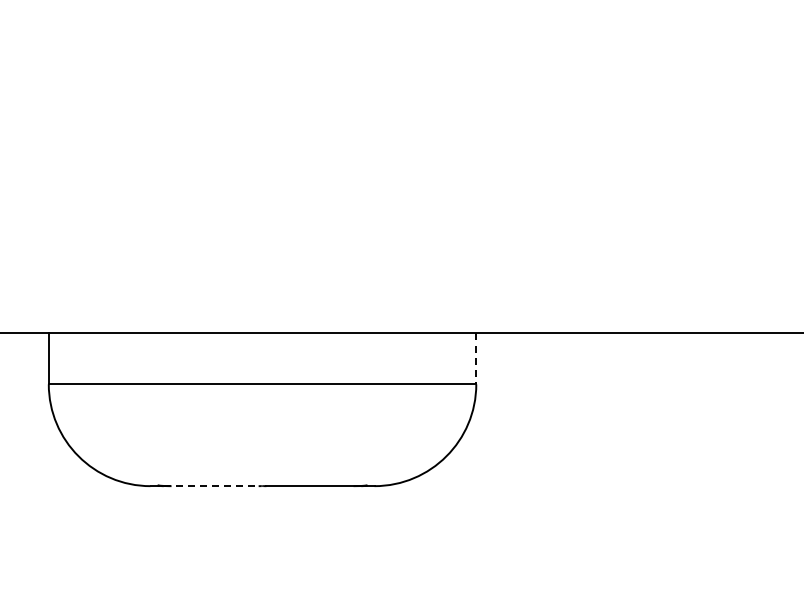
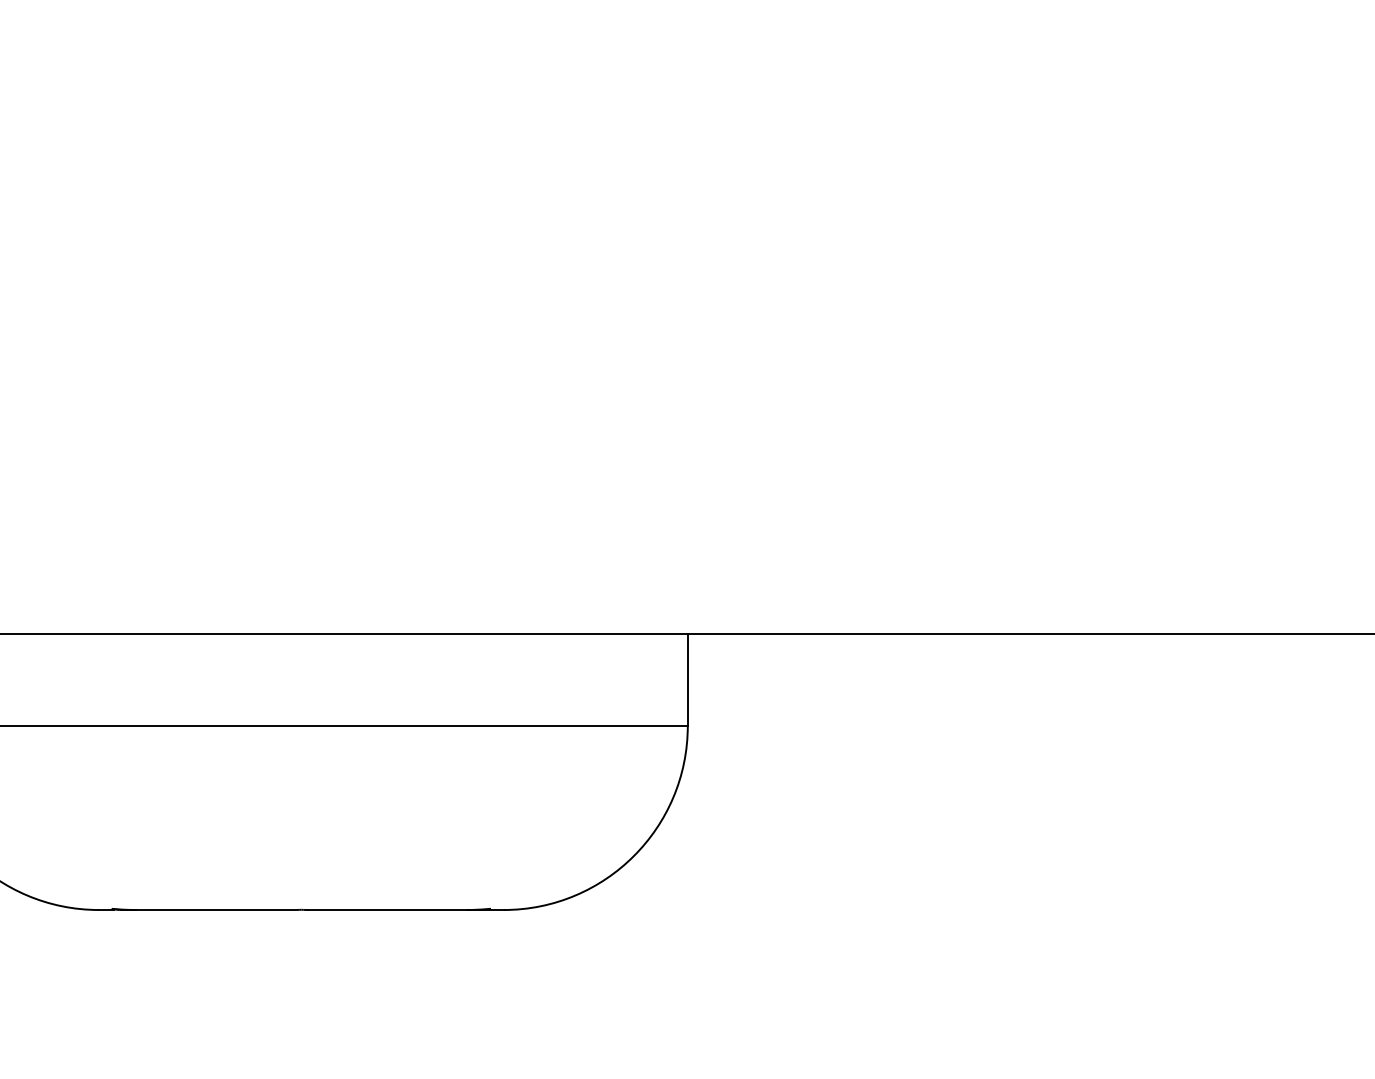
line: (476, 359) -> (688, 681), dashed -> solid
line: (211, 486) -> (209, 910), dashed -> solid

